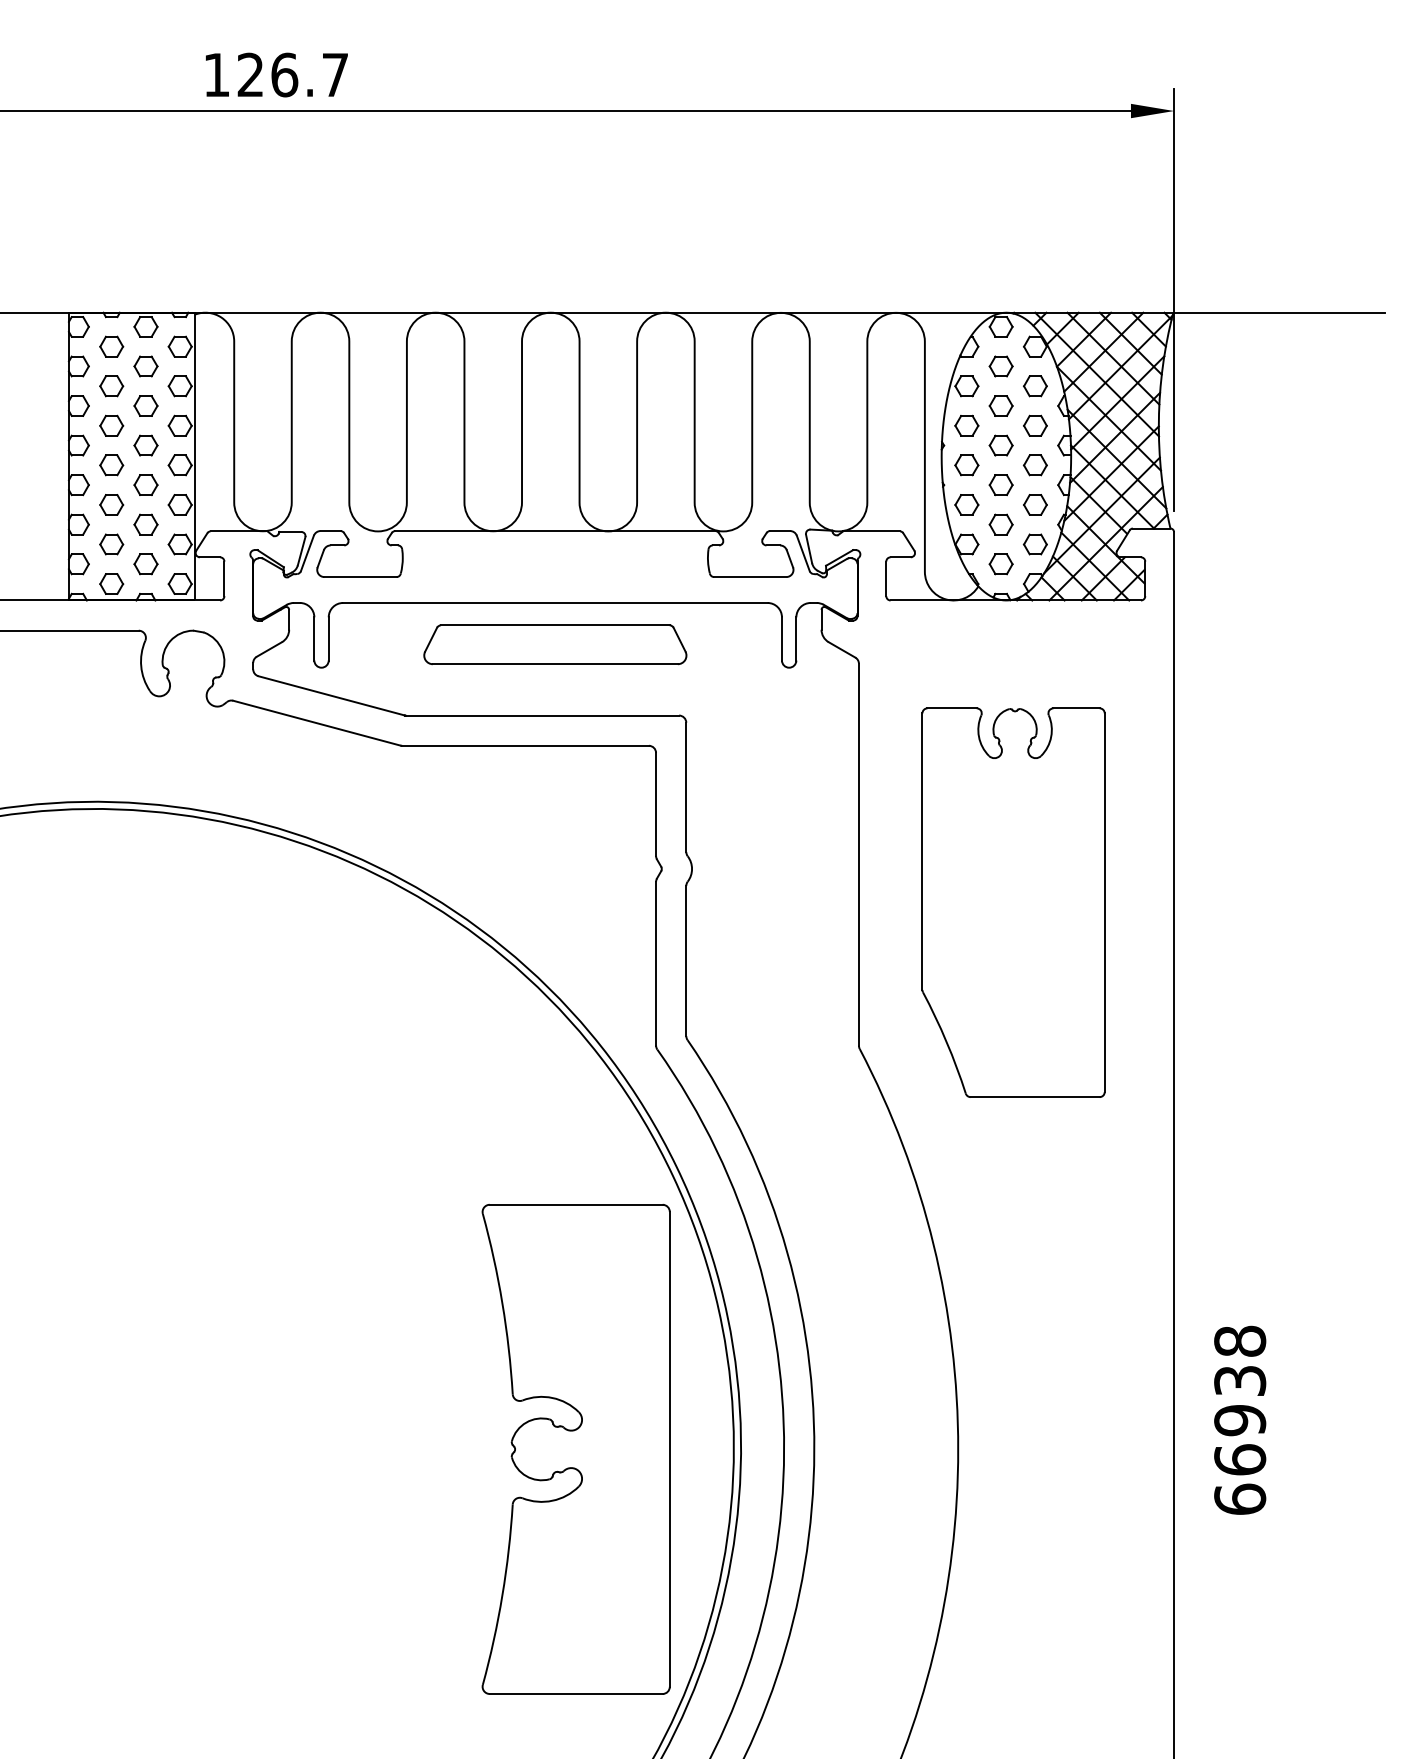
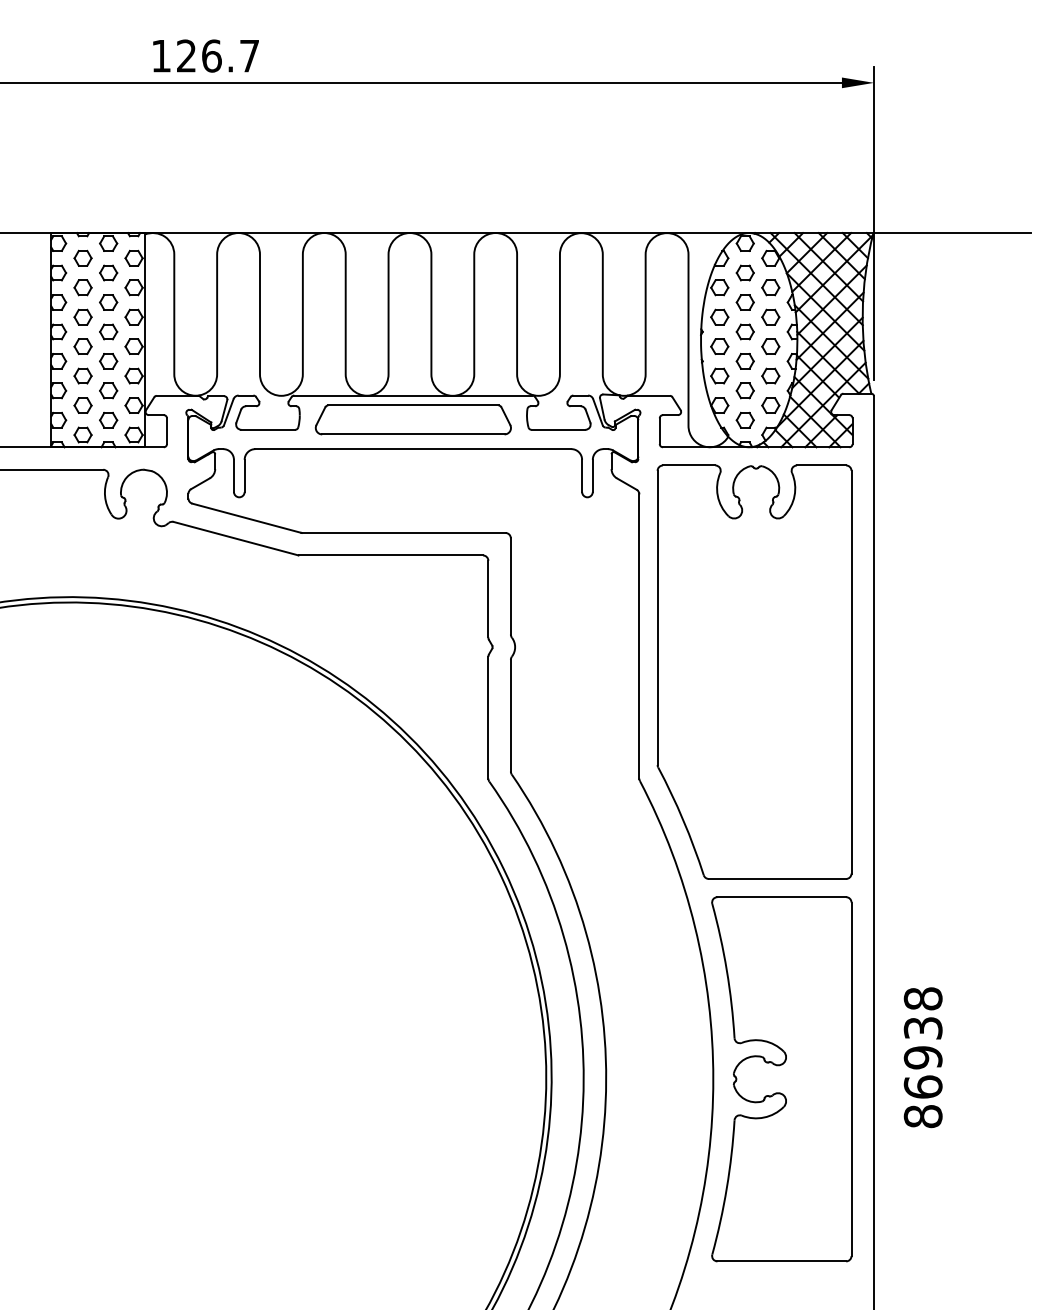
part: (555, 644) -> (413, 419), moved
part: (1013, 902) -> (754, 672), size x1.43
part: (575, 1449) -> (781, 1079), moved
text: (1240, 1498) -> (923, 1115), 66938 -> 86938

